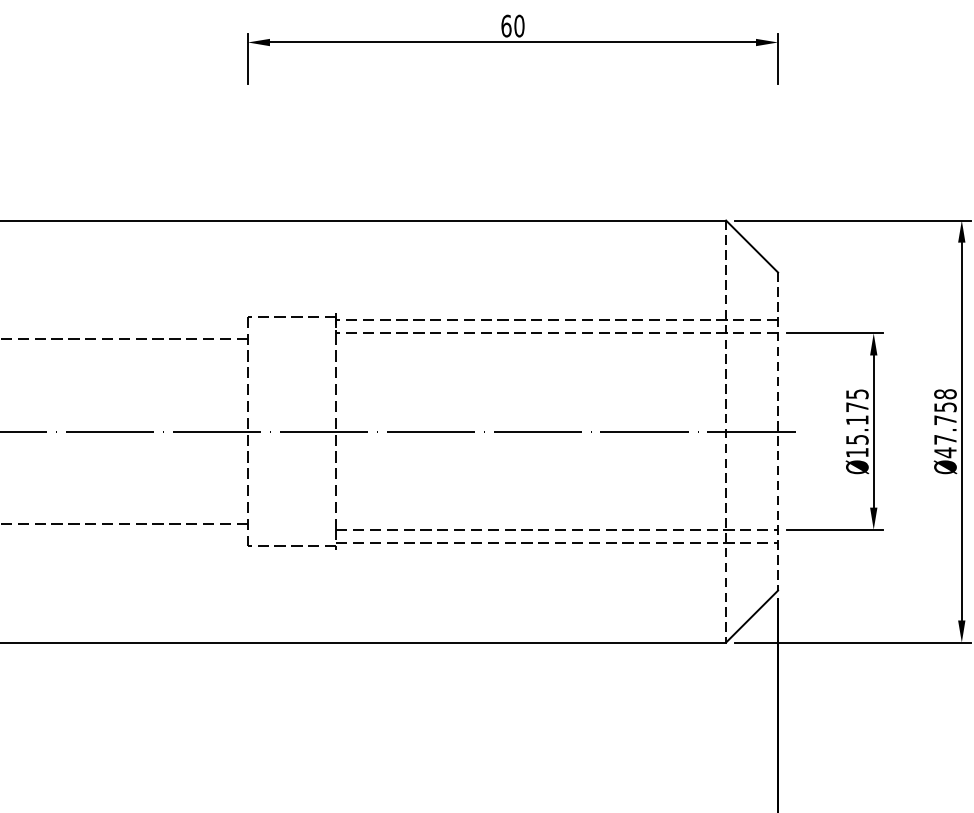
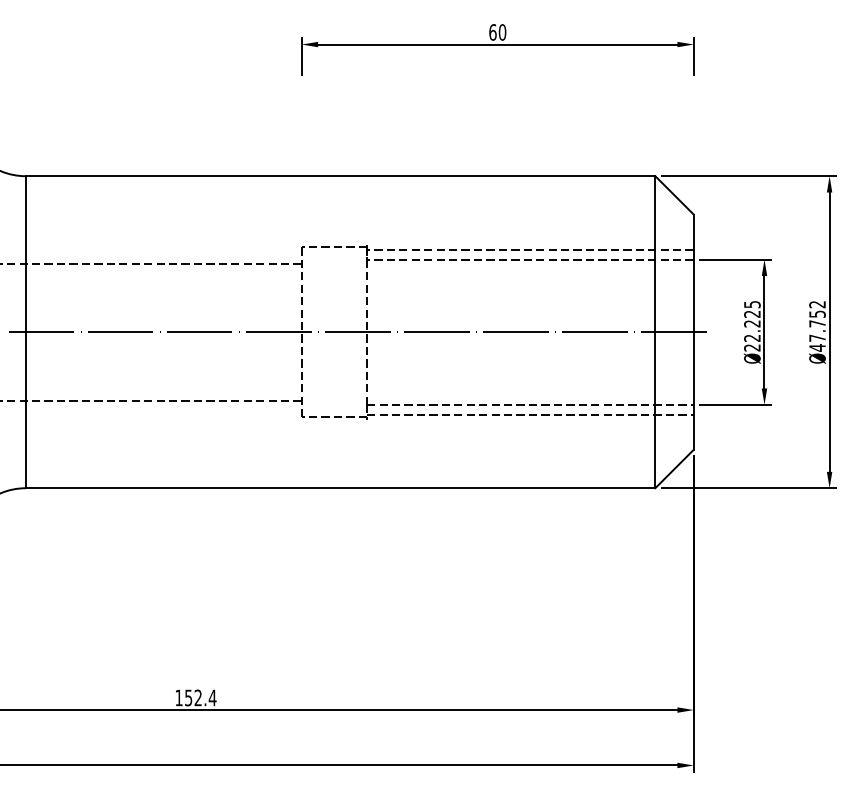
text: (945, 394) -> (817, 304), Ø47.758 -> Ø47.752
text: (857, 429) -> (752, 330), Ø15.175 -> Ø22.225
line: (726, 431) -> (655, 332), dashed -> solid
line: (777, 431) -> (693, 332), dashed -> solid

